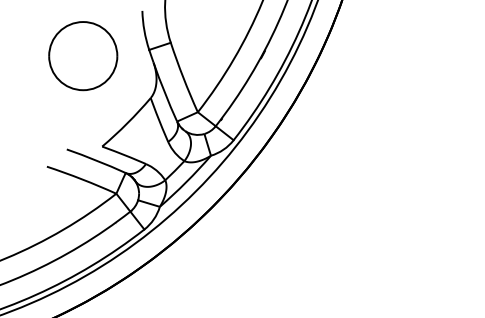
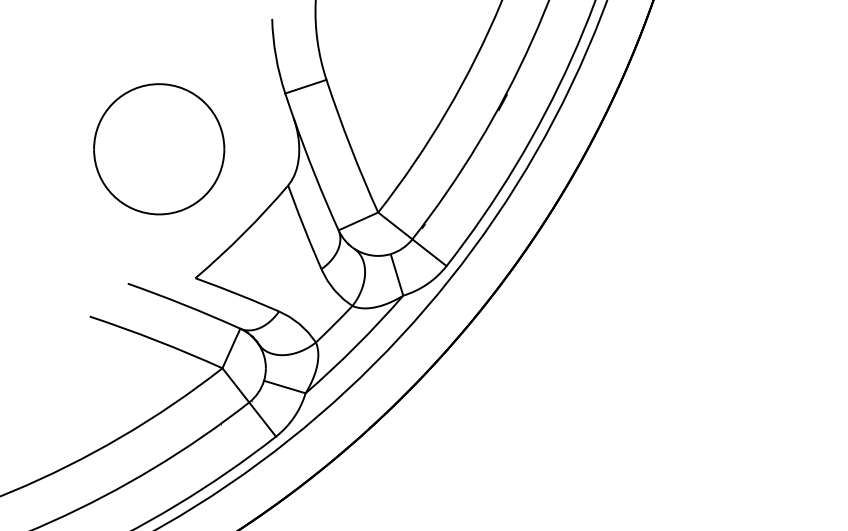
part: (83, 56) -> (159, 149), moved

